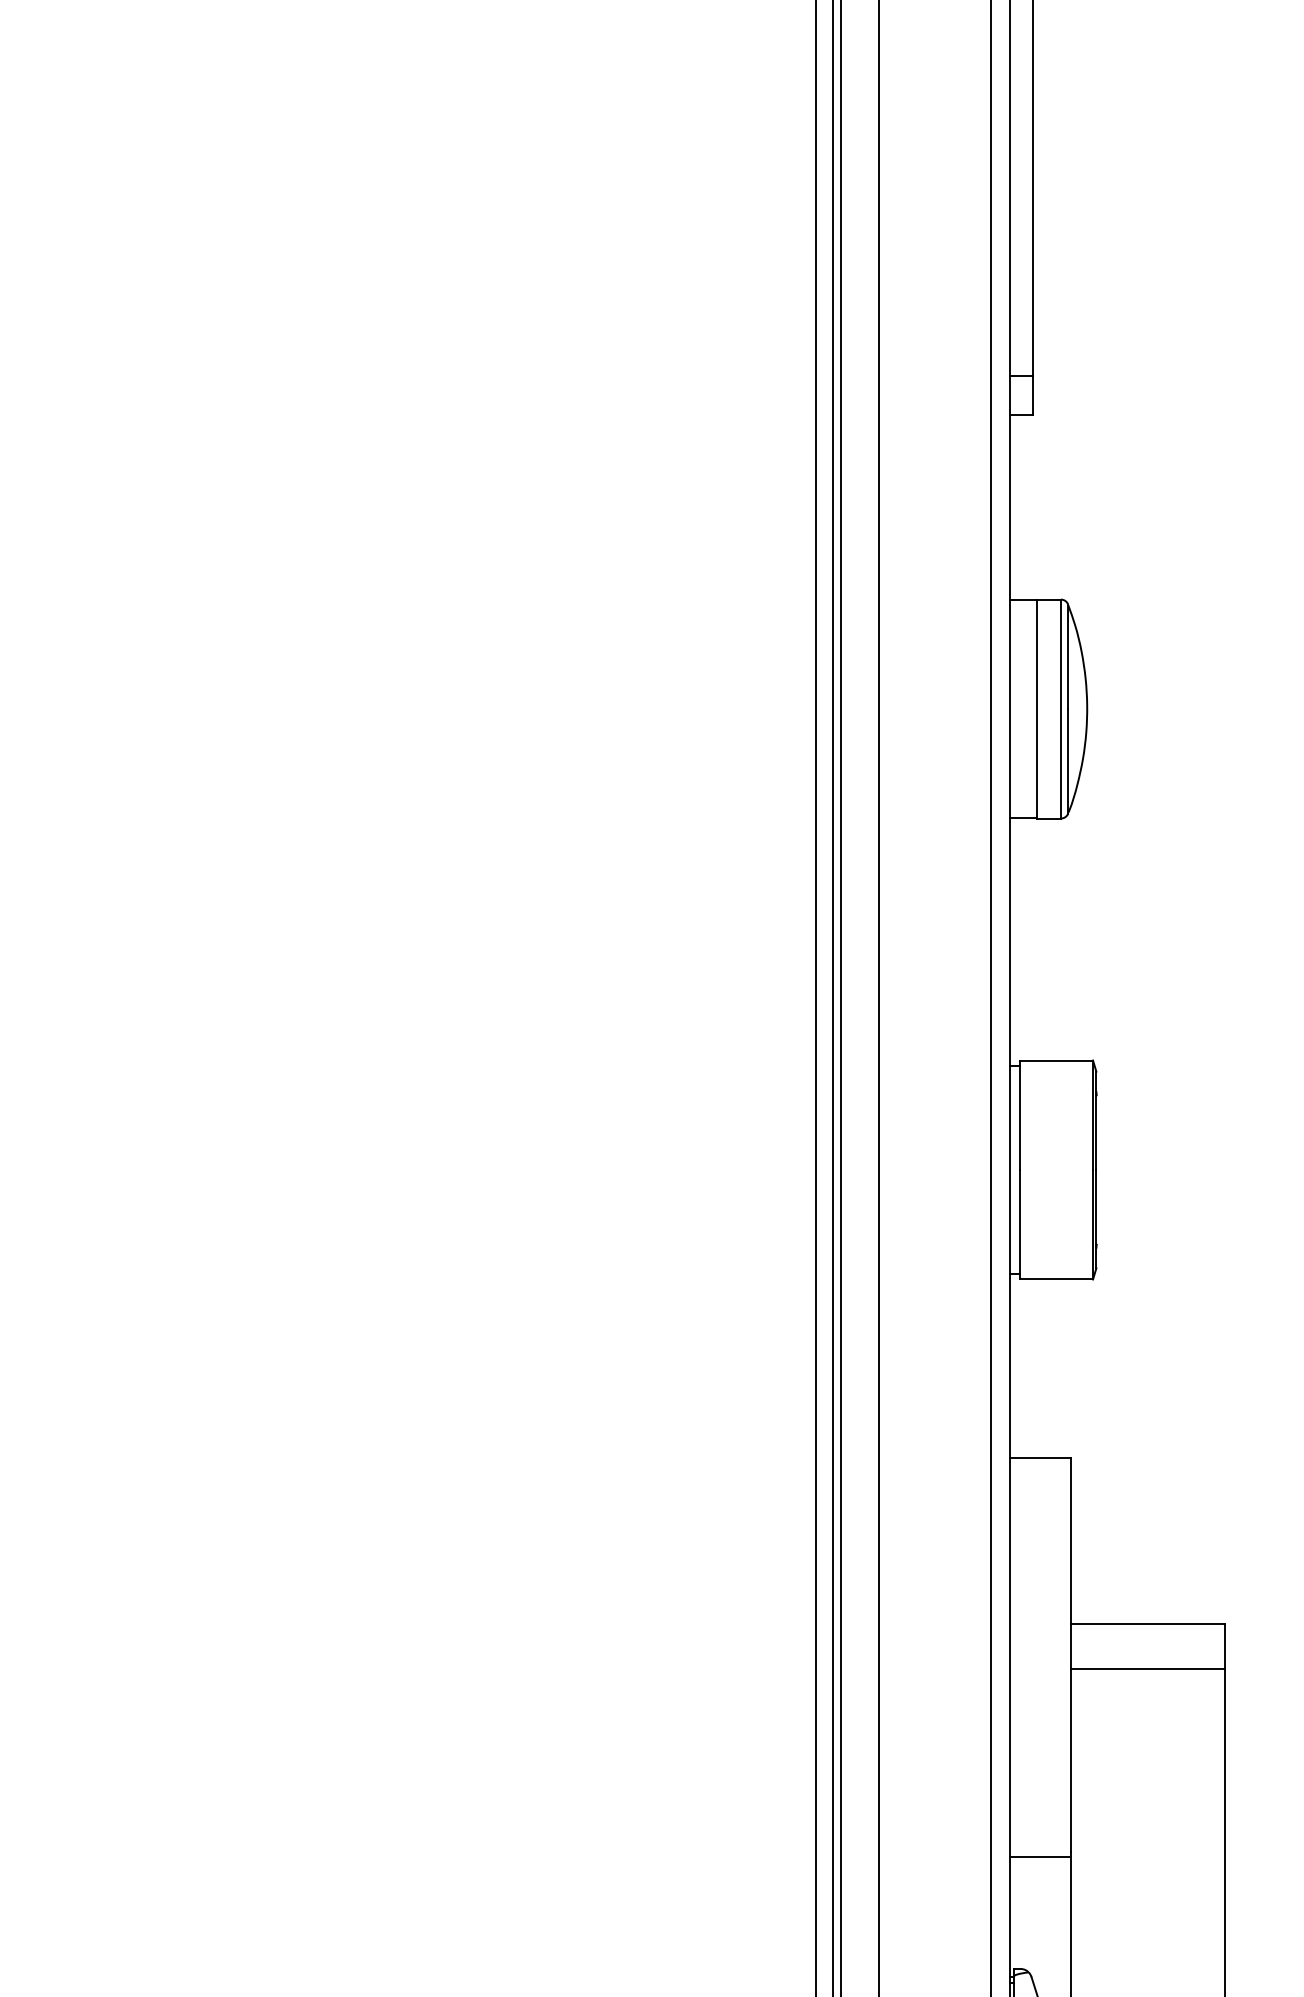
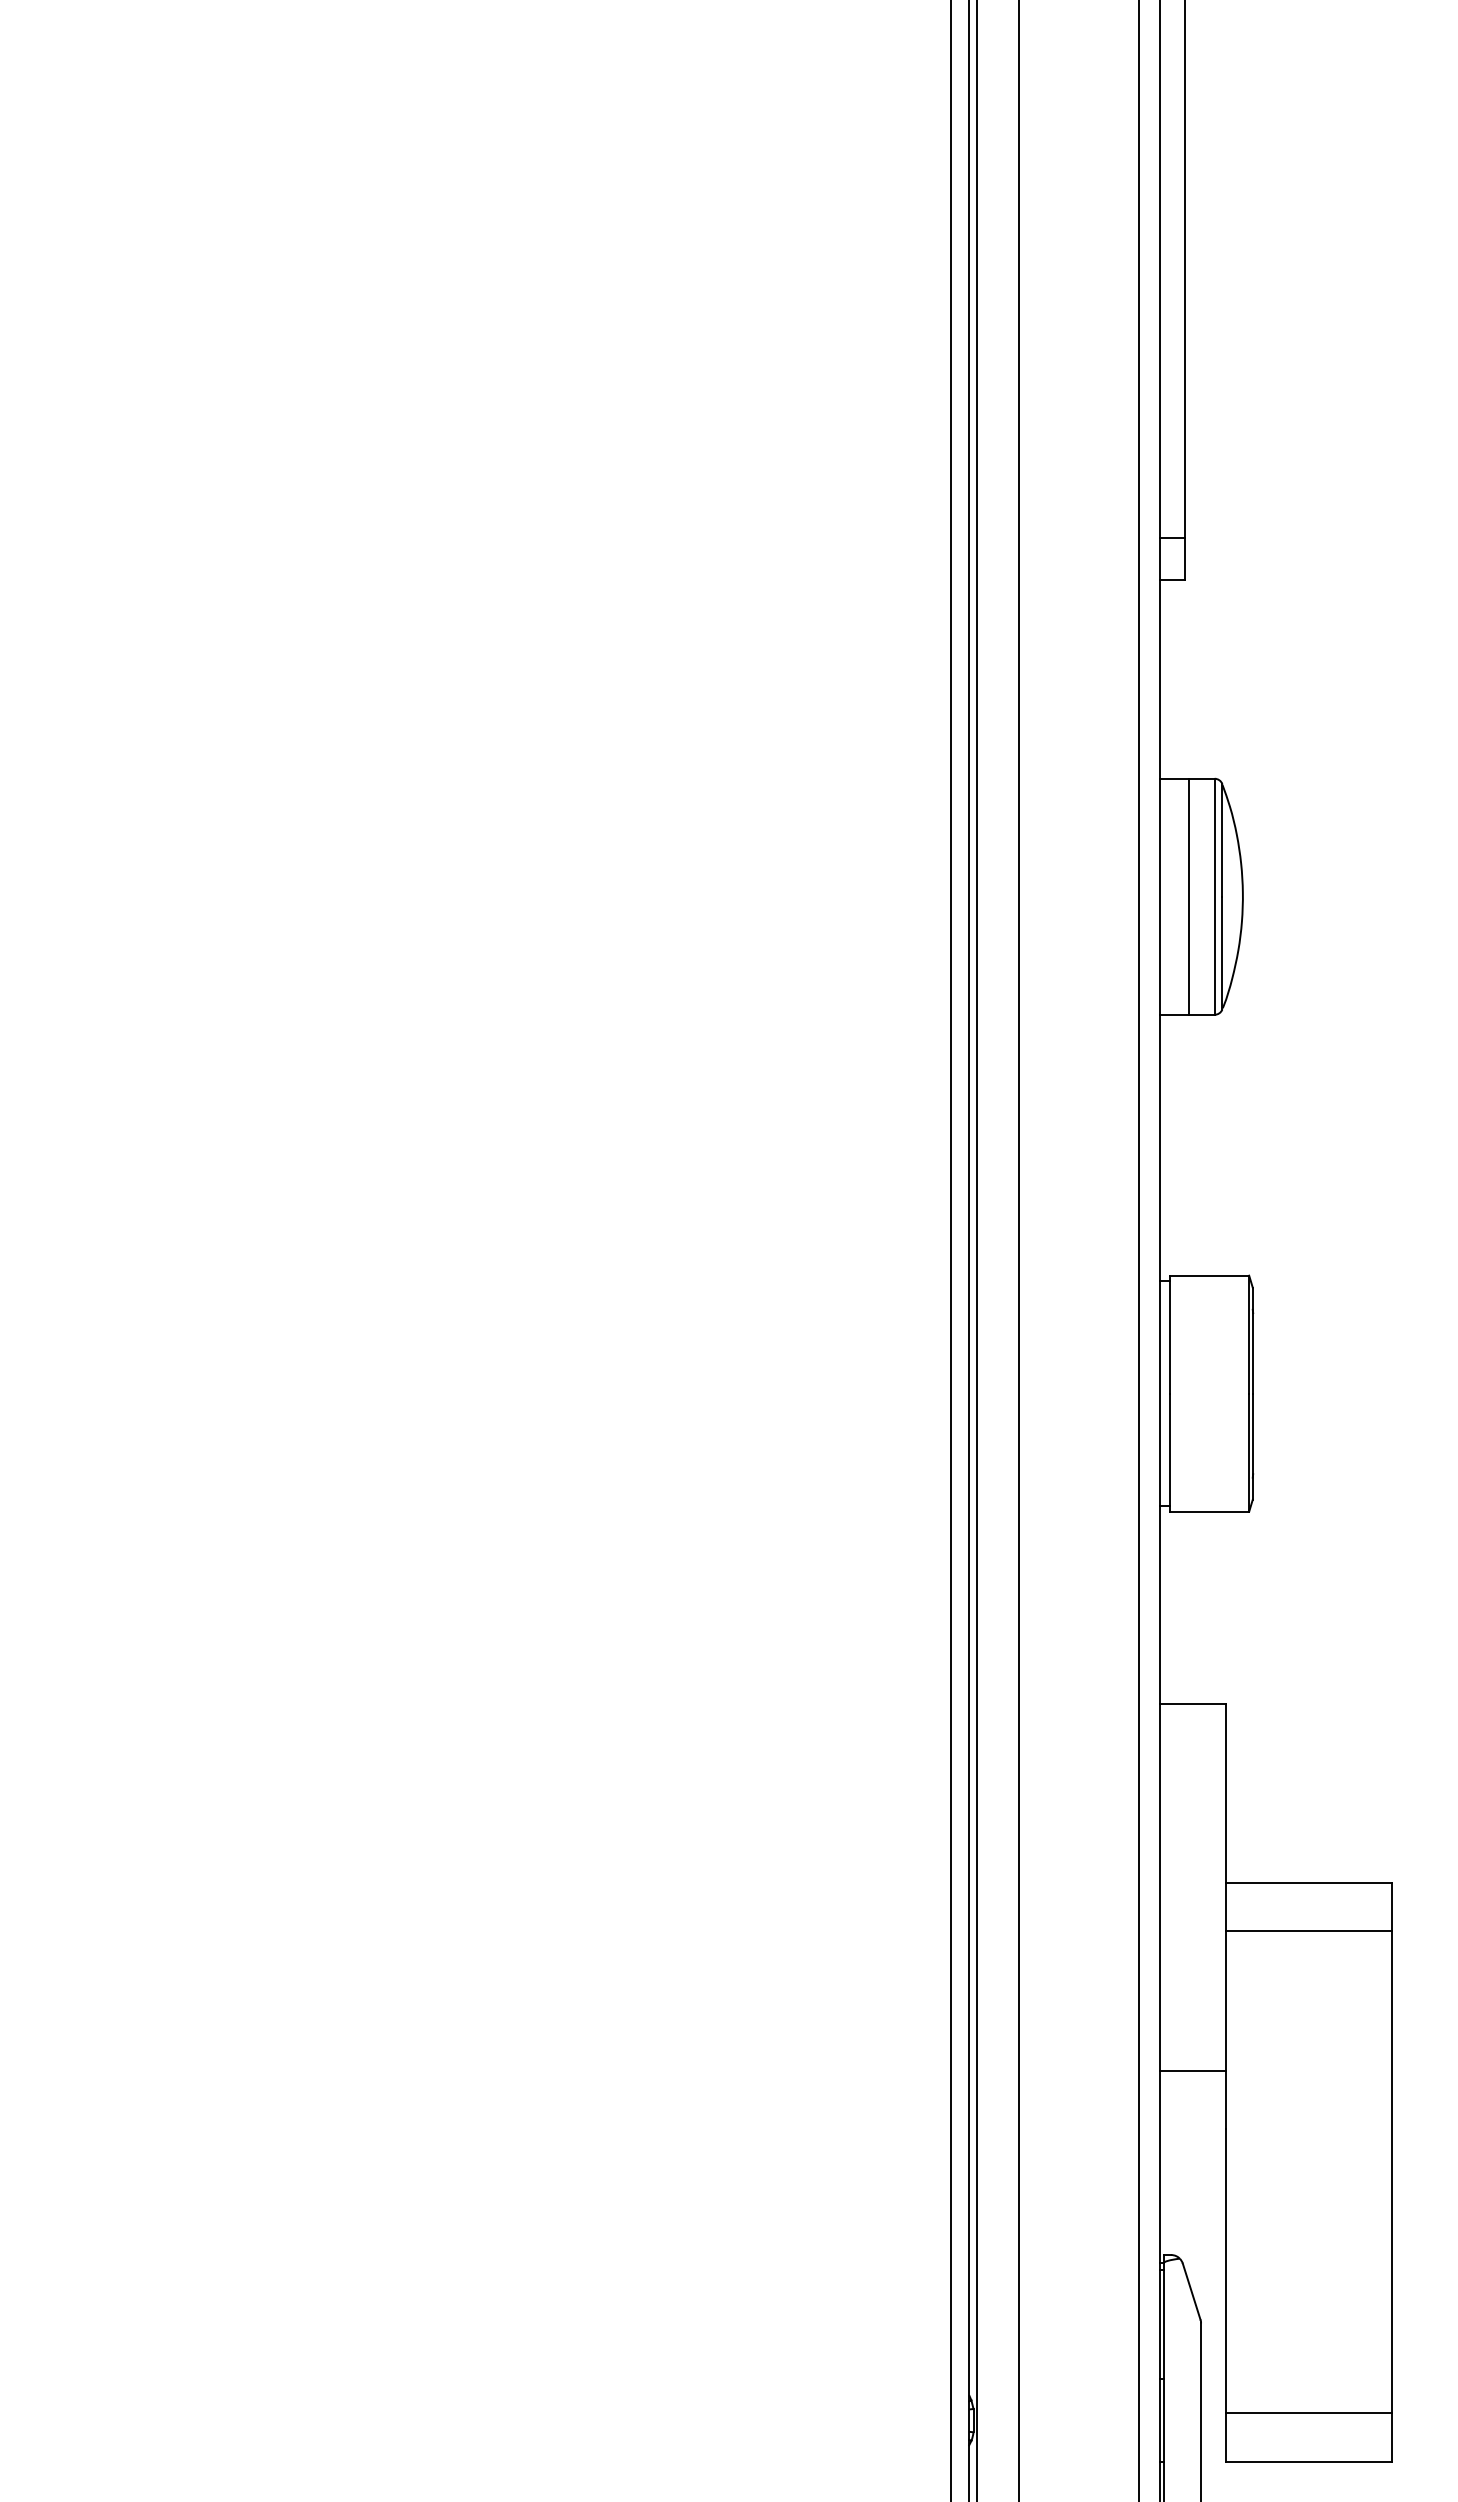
line: (1040, 1857) -> (1192, 2071), moved

